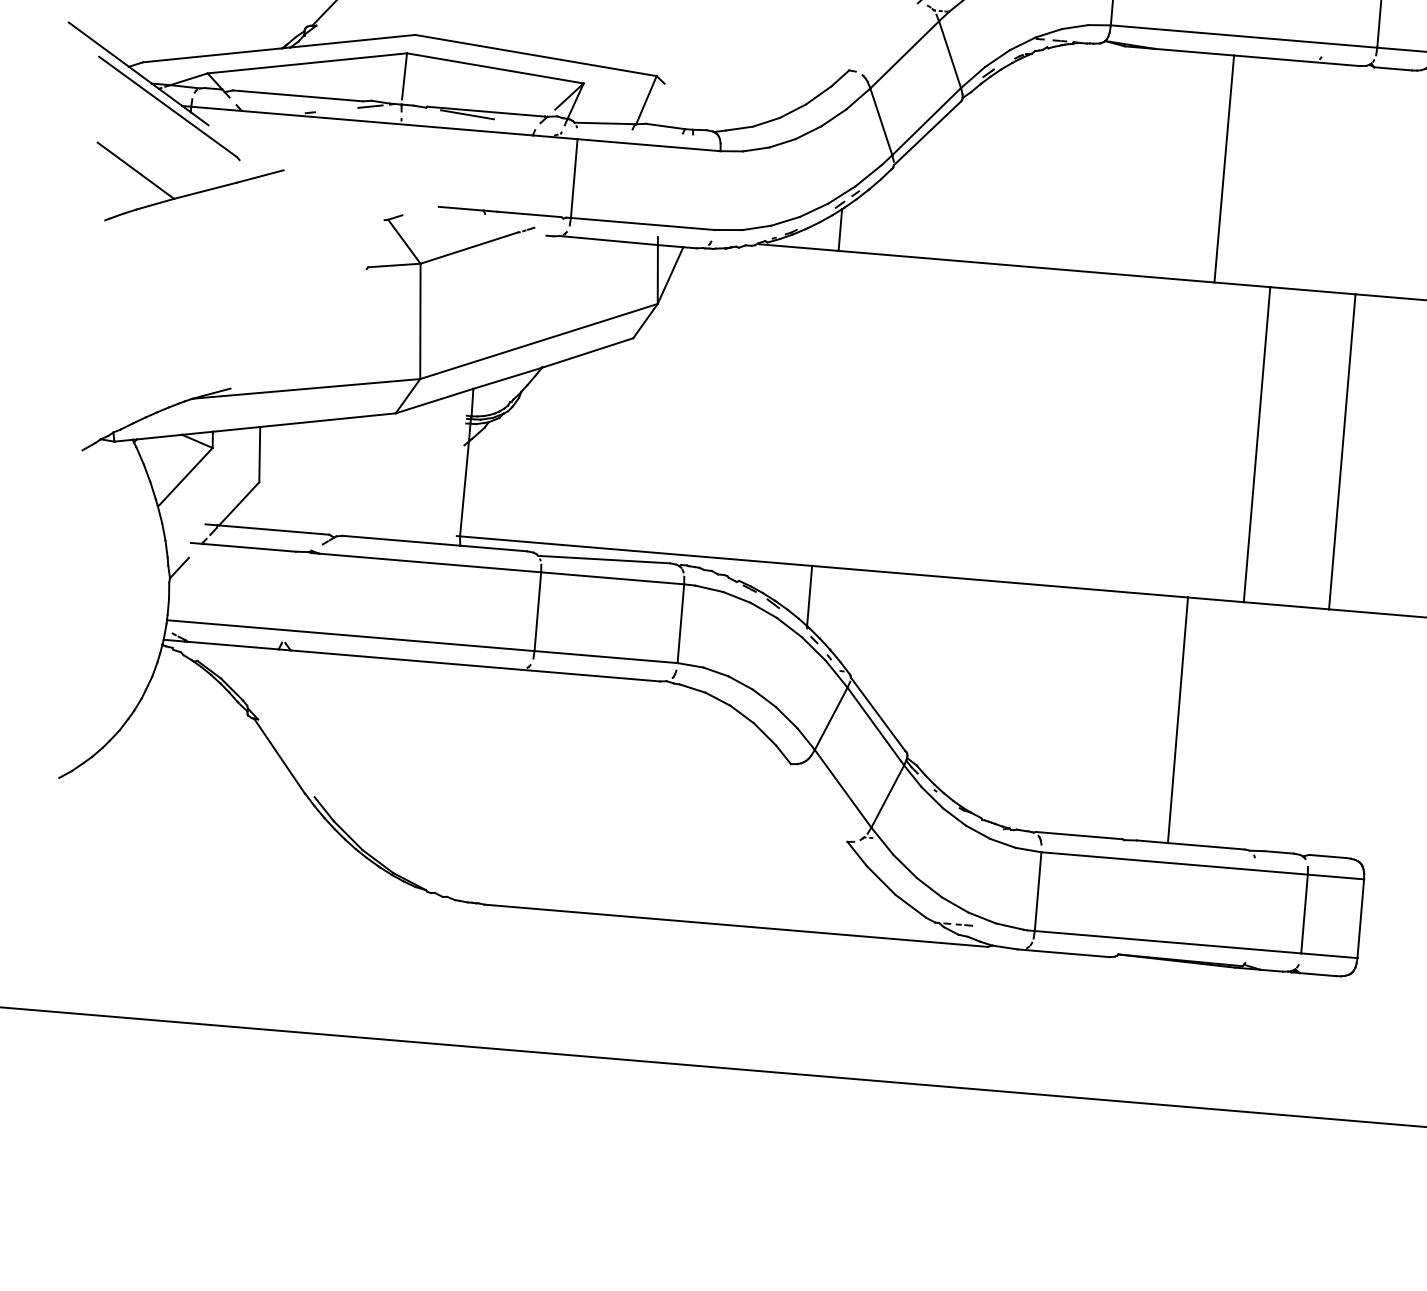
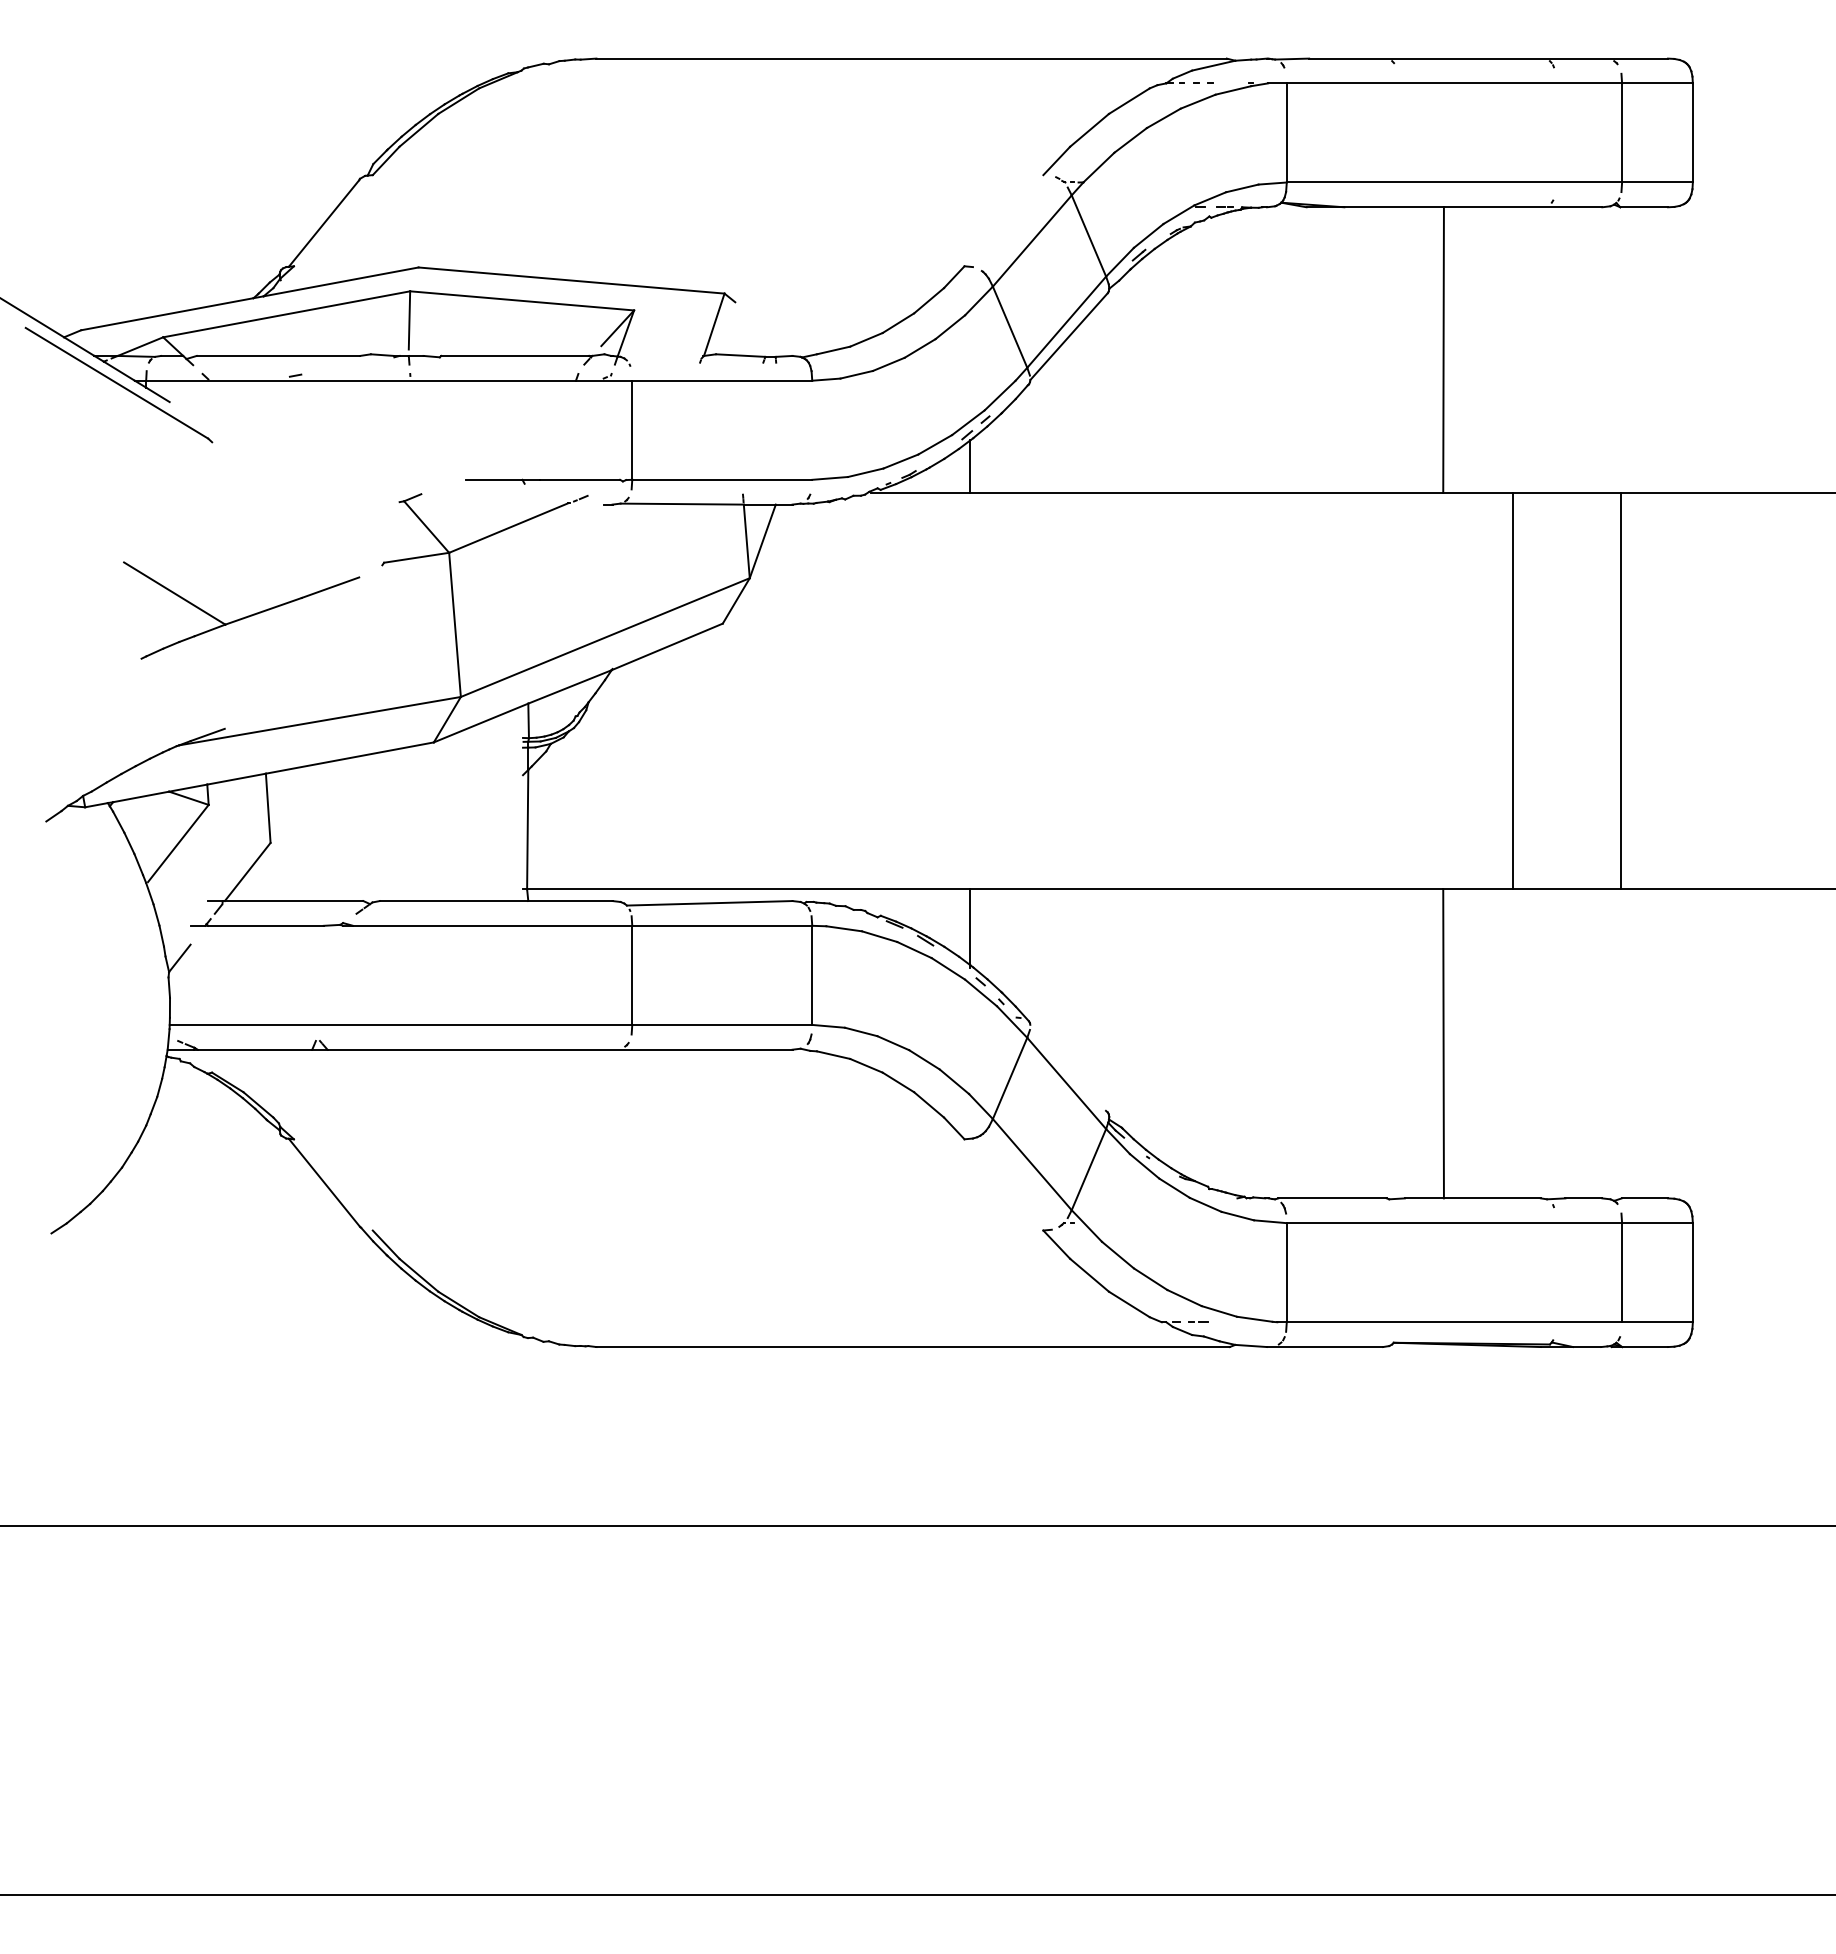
line: (370, 106) -> (370, 361), removed
line: (466, 114) -> (491, 361), removed
line: (604, 122) -> (664, 357), removed
part: (188, 194) -> (242, 617), moved
line: (877, 713) -> (1067, 1067), removed

